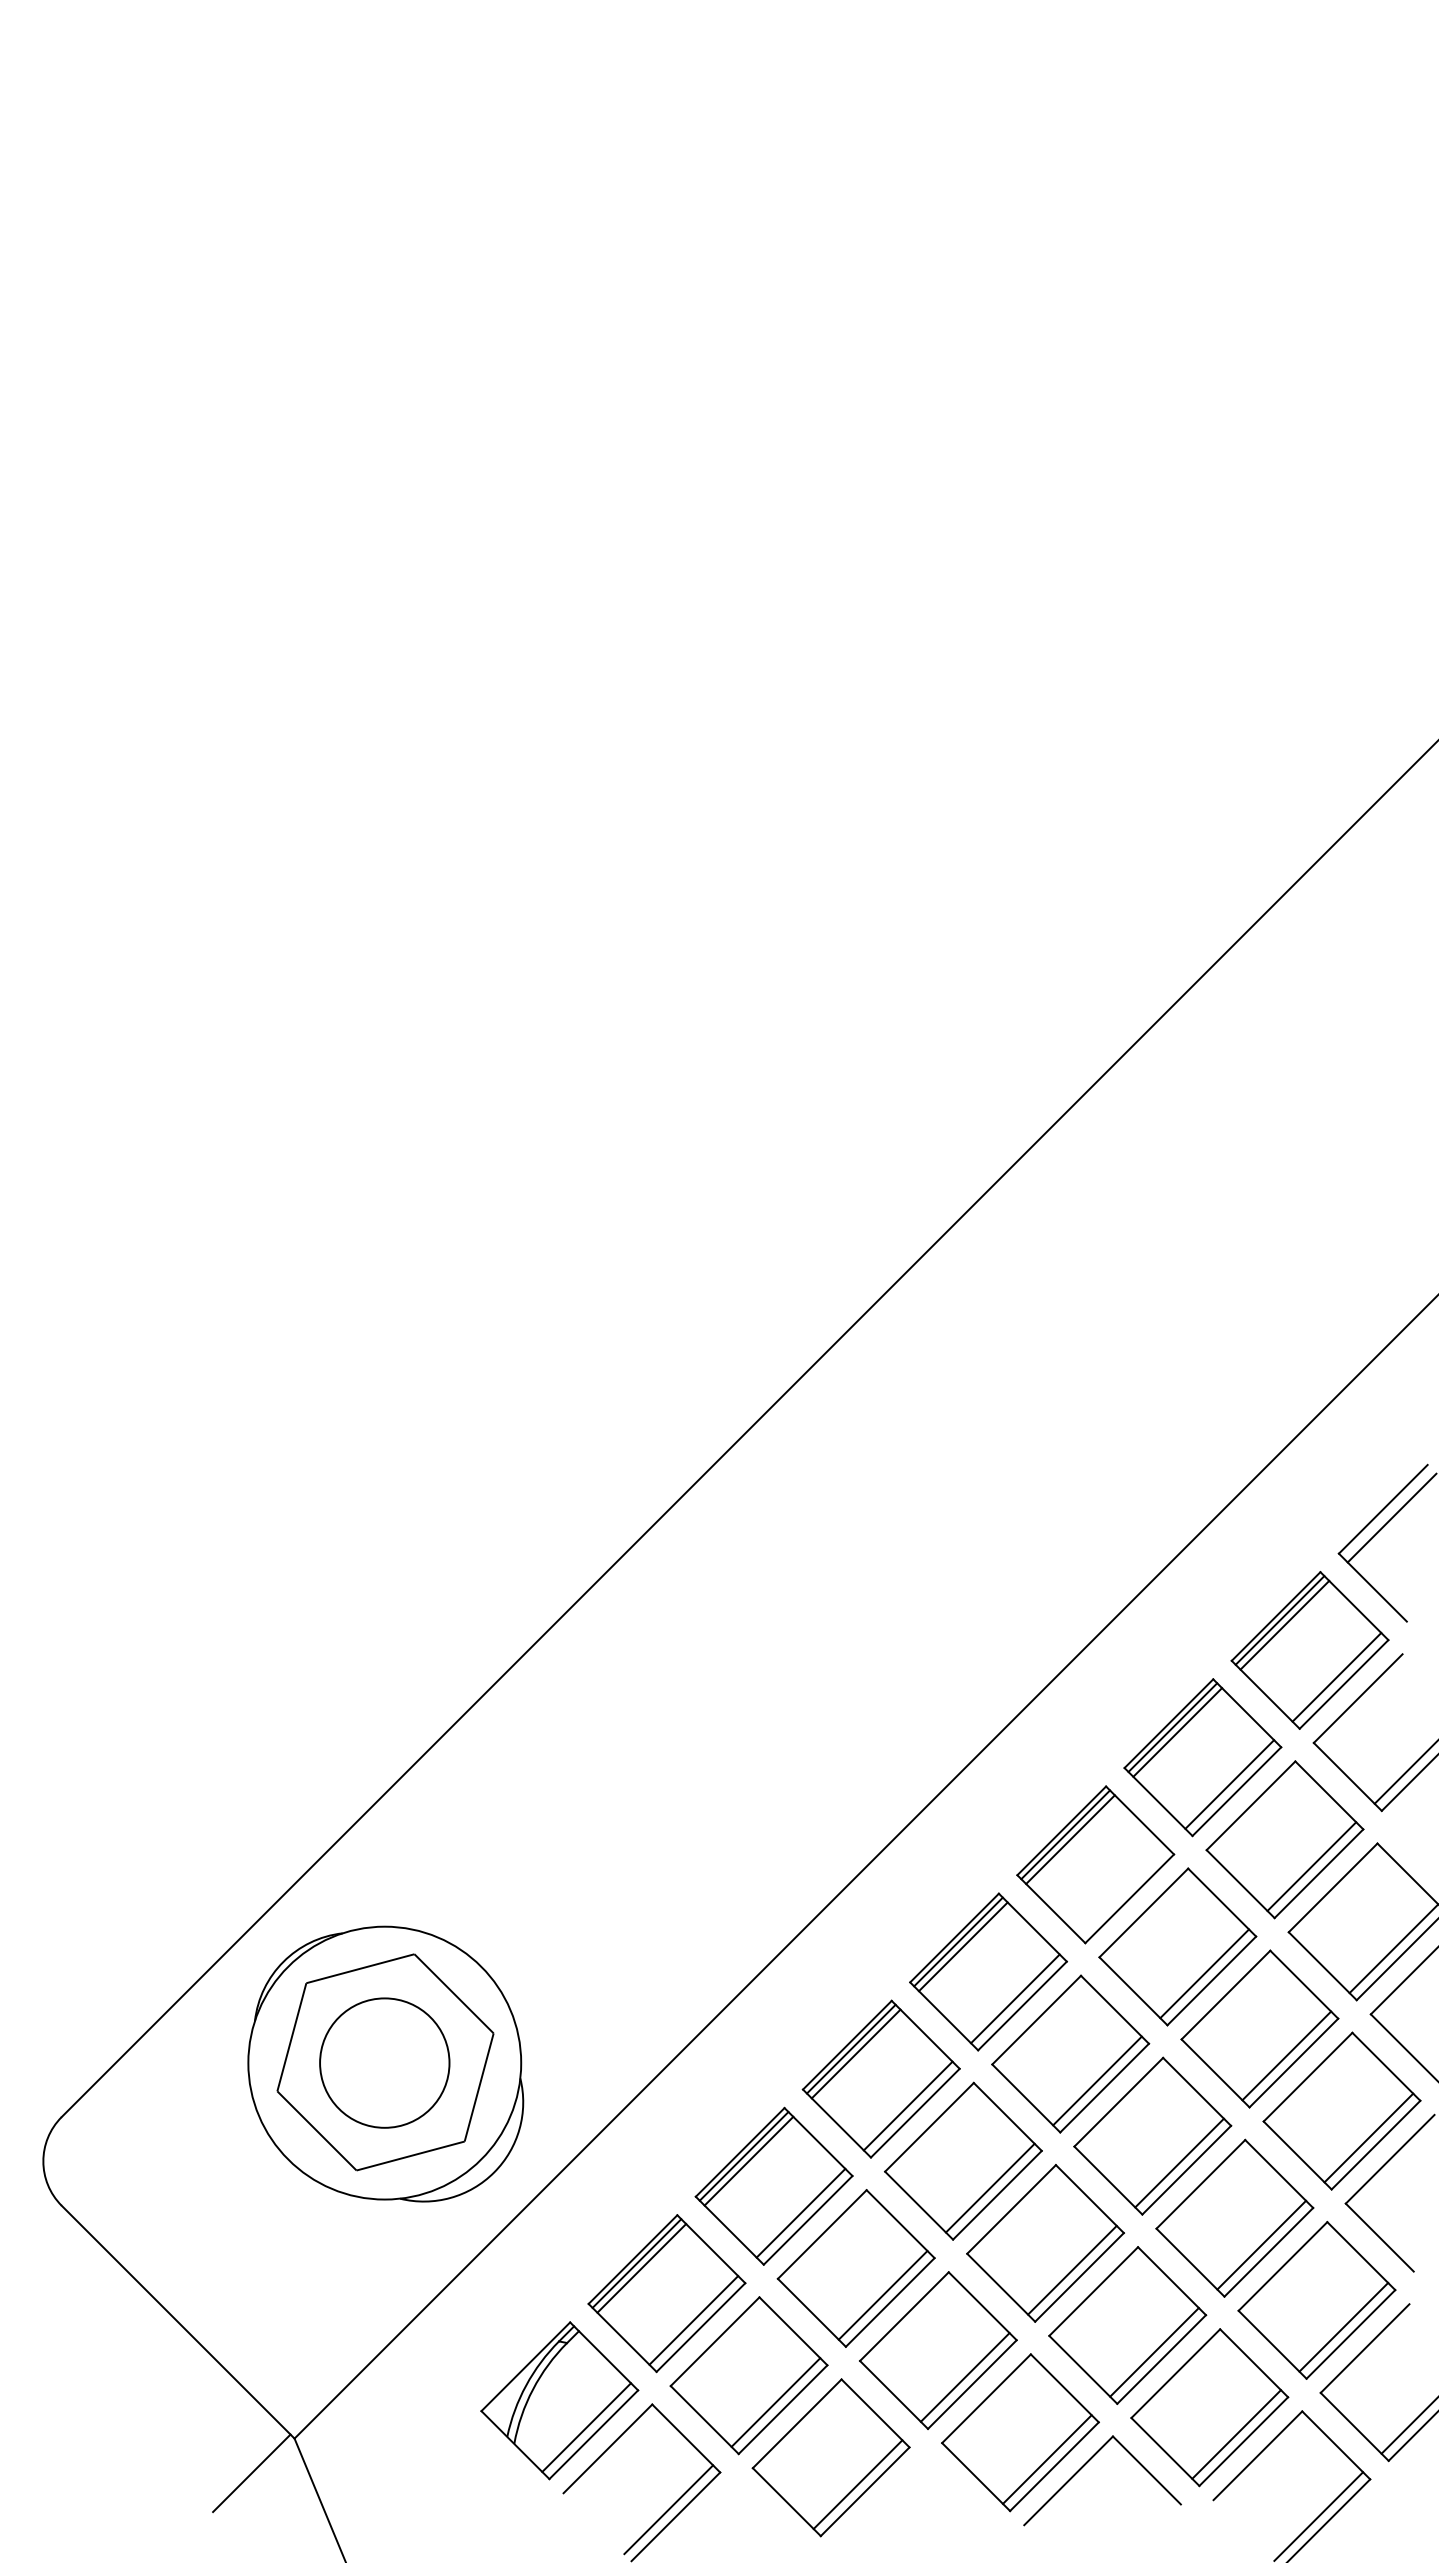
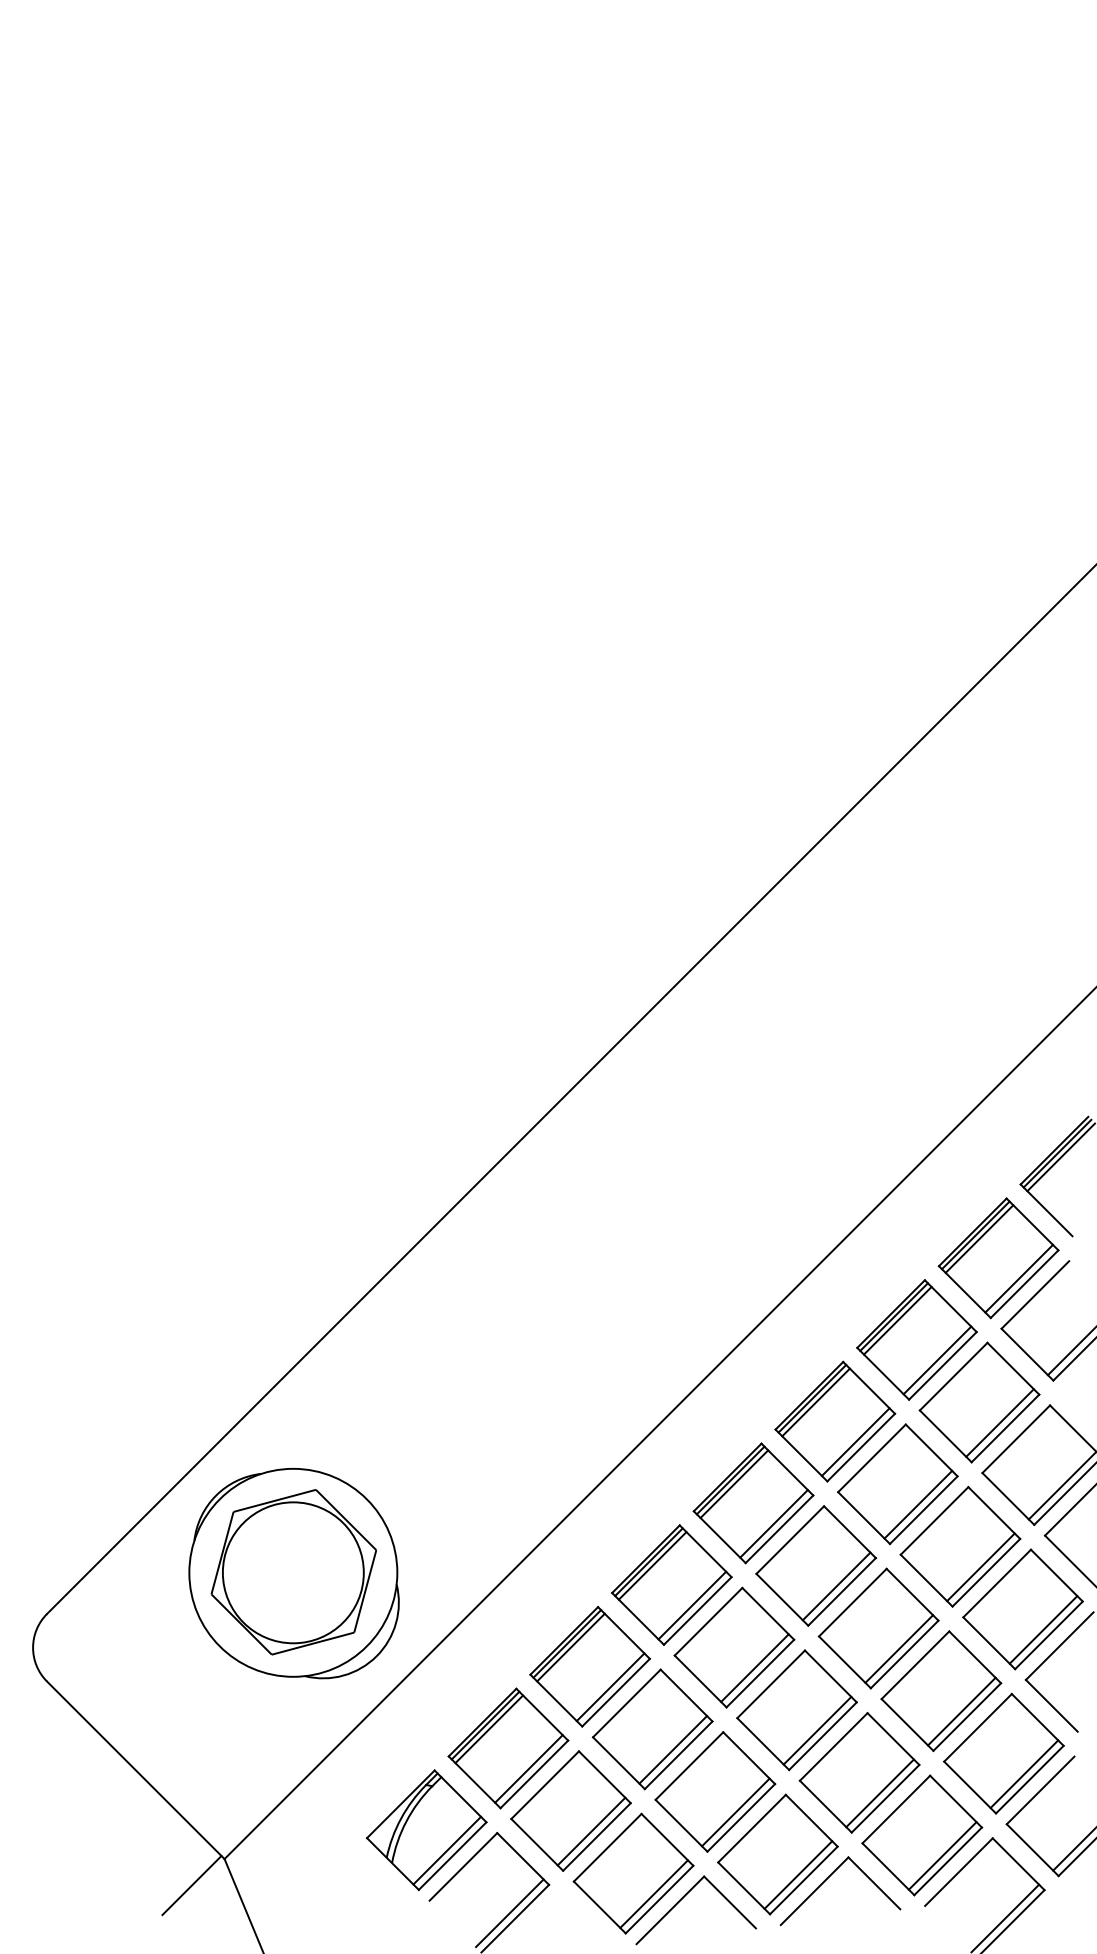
line: (1386, 1512) -> (1056, 1153), added
line: (1122, 1891) -> (855, 1442), added
circle: (384, 2062) -> (293, 1572), size x1.43
part: (897, 2489) -> (684, 1897), added

